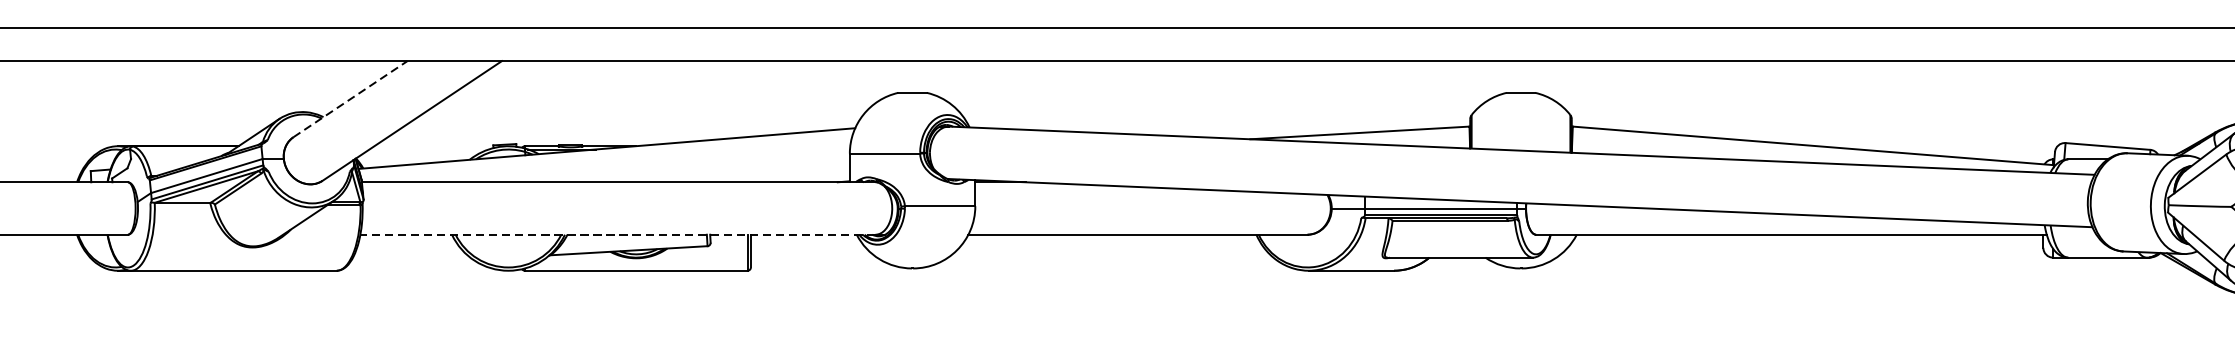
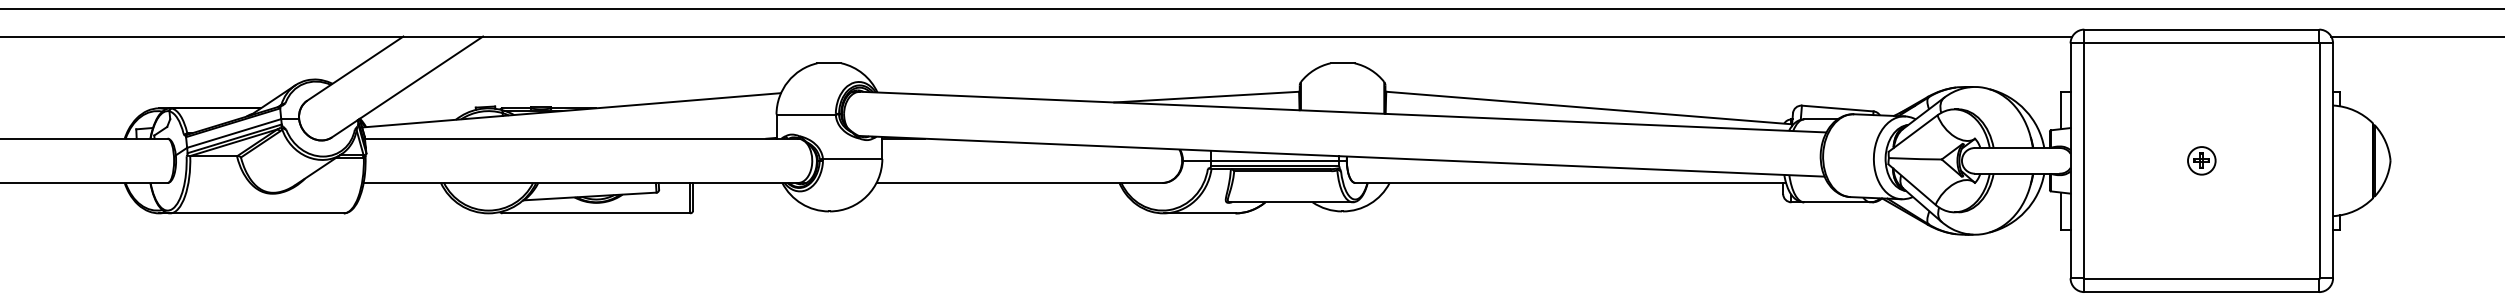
line: (350, 99) -> (355, 68), dashed -> solid
line: (617, 234) -> (580, 182), dashed -> solid

